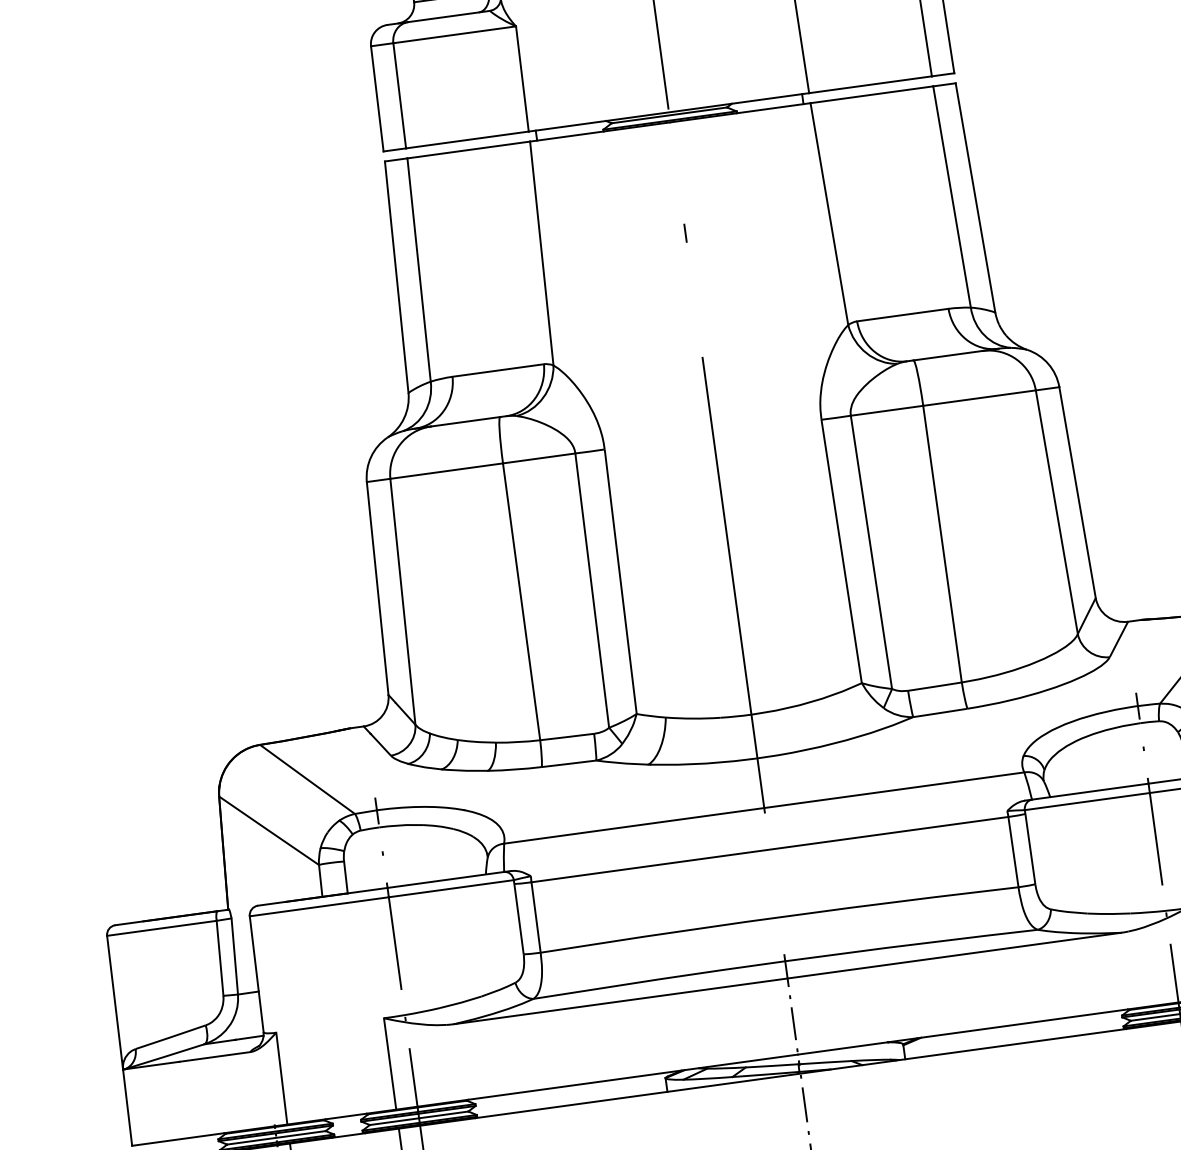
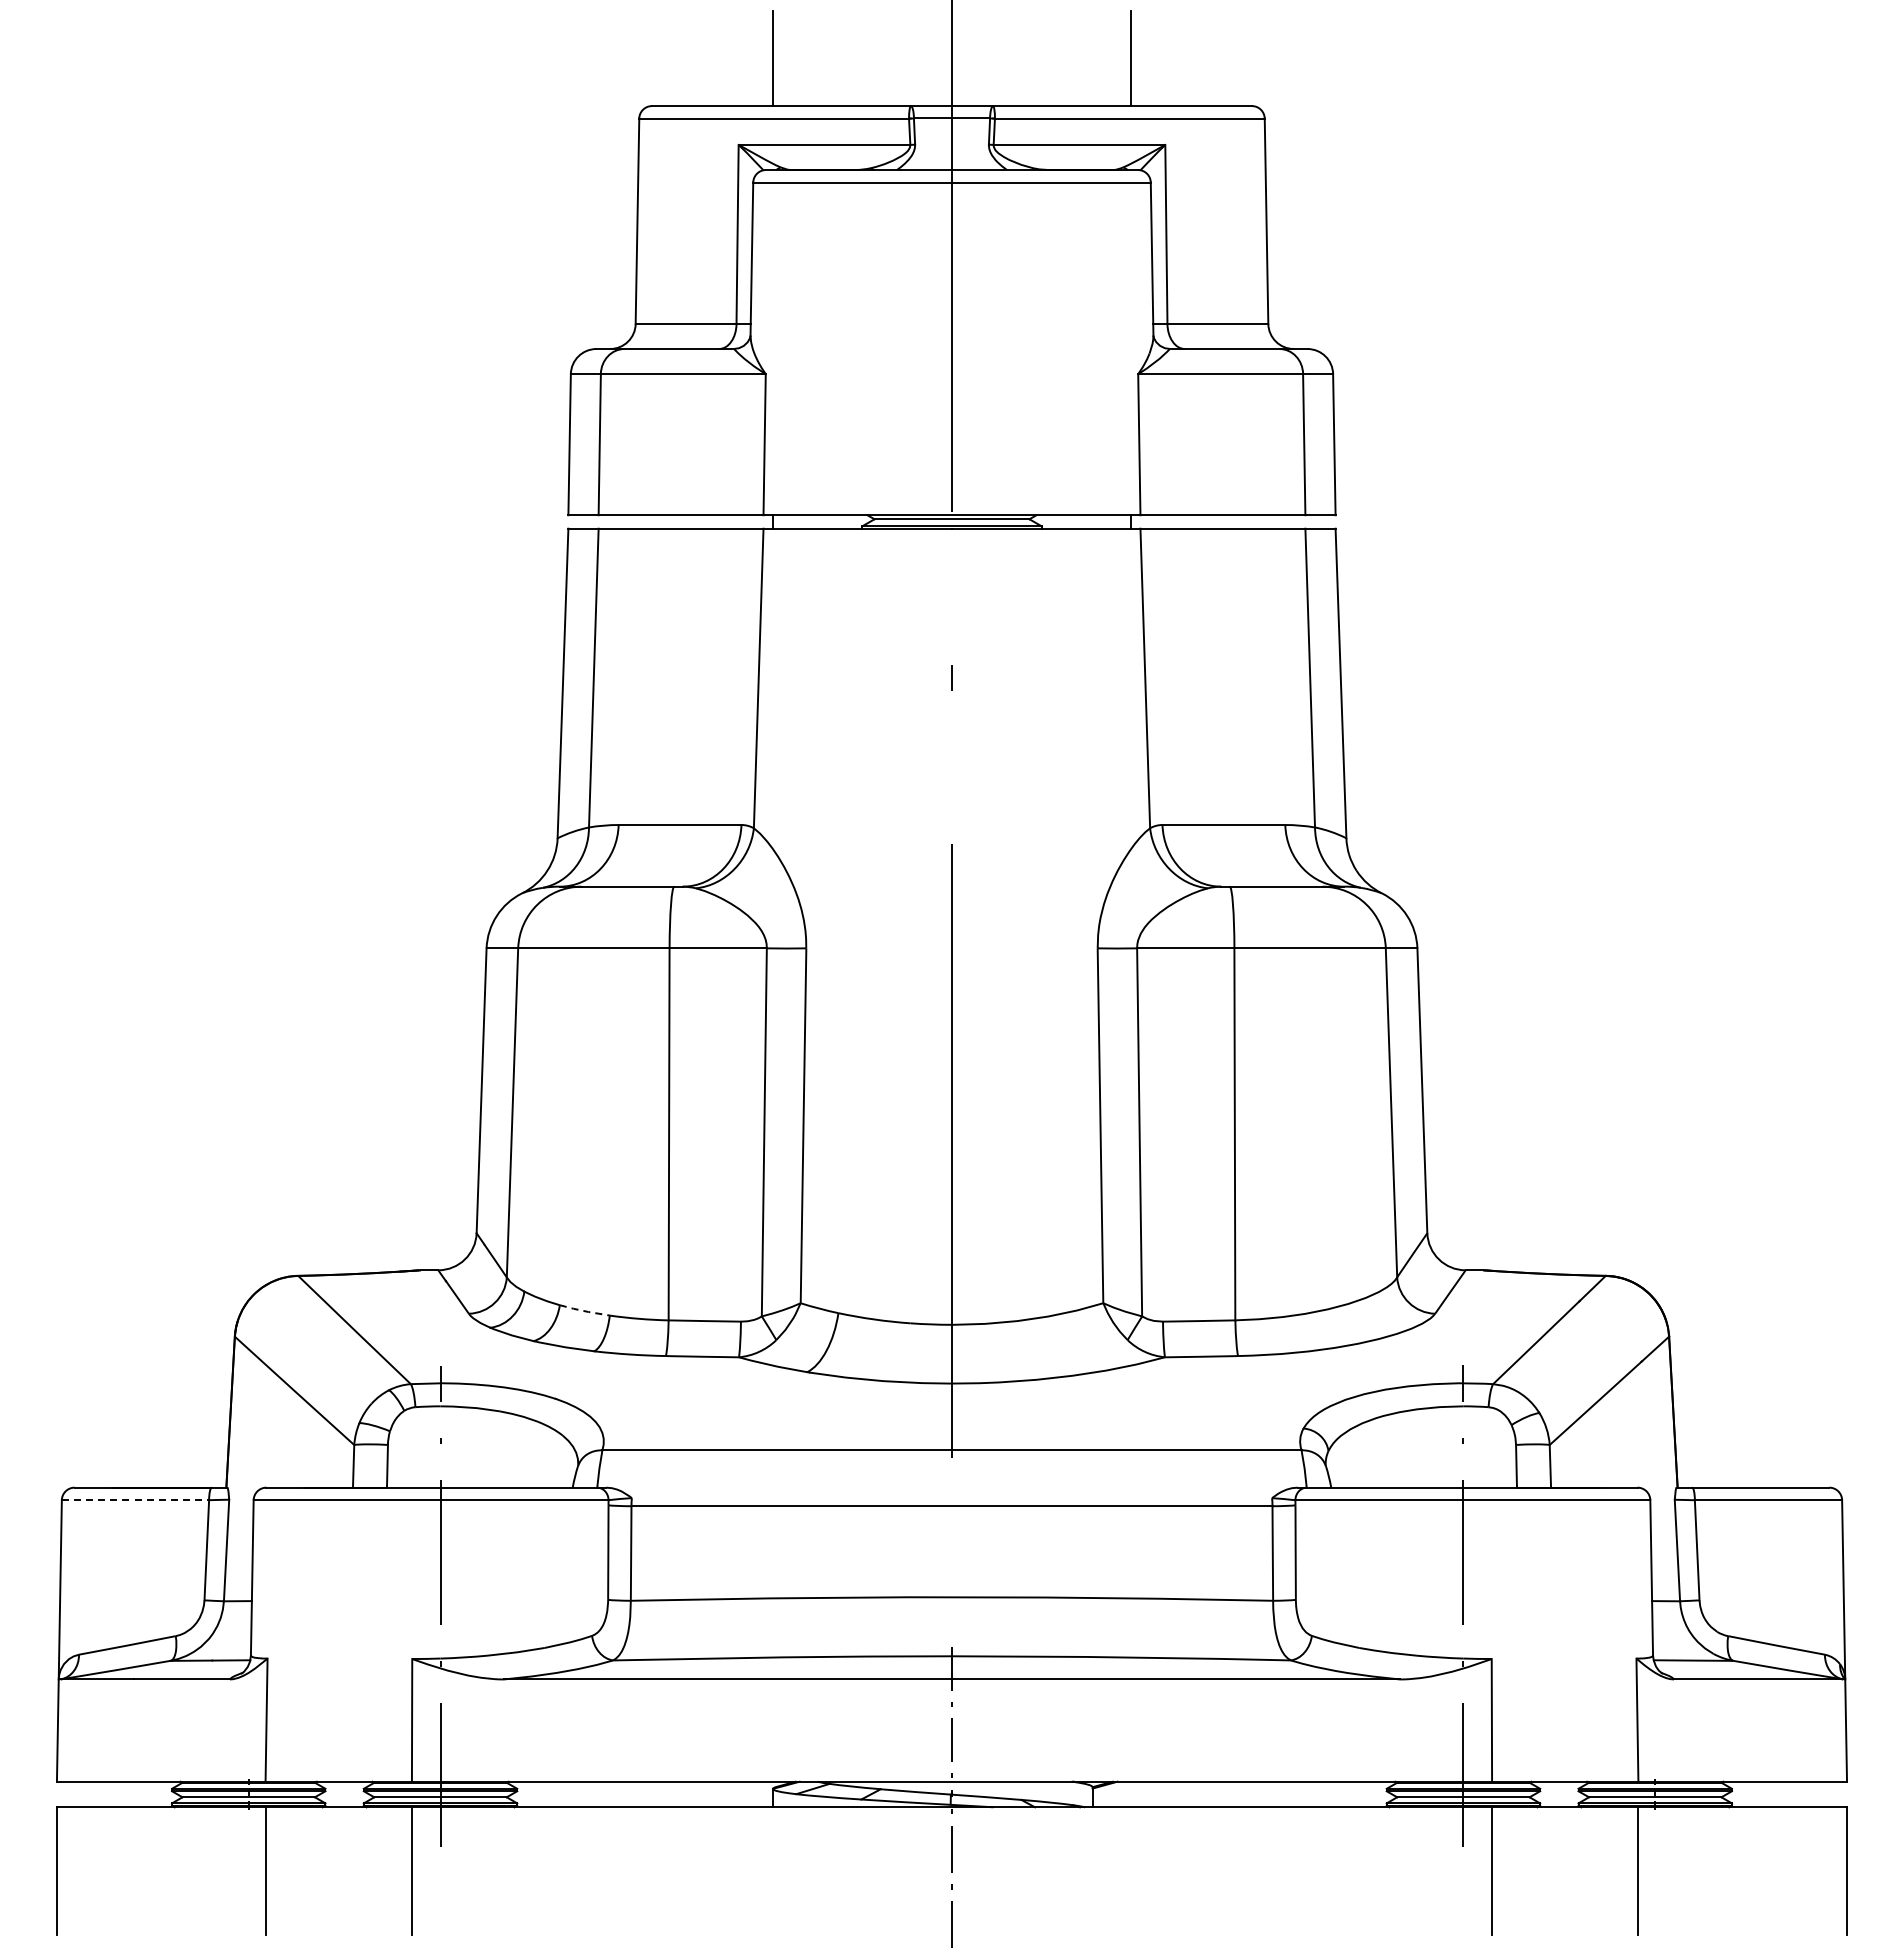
line: (476, 742) -> (584, 1311), solid -> dashed
line: (161, 928) -> (135, 1500), solid -> dashed

